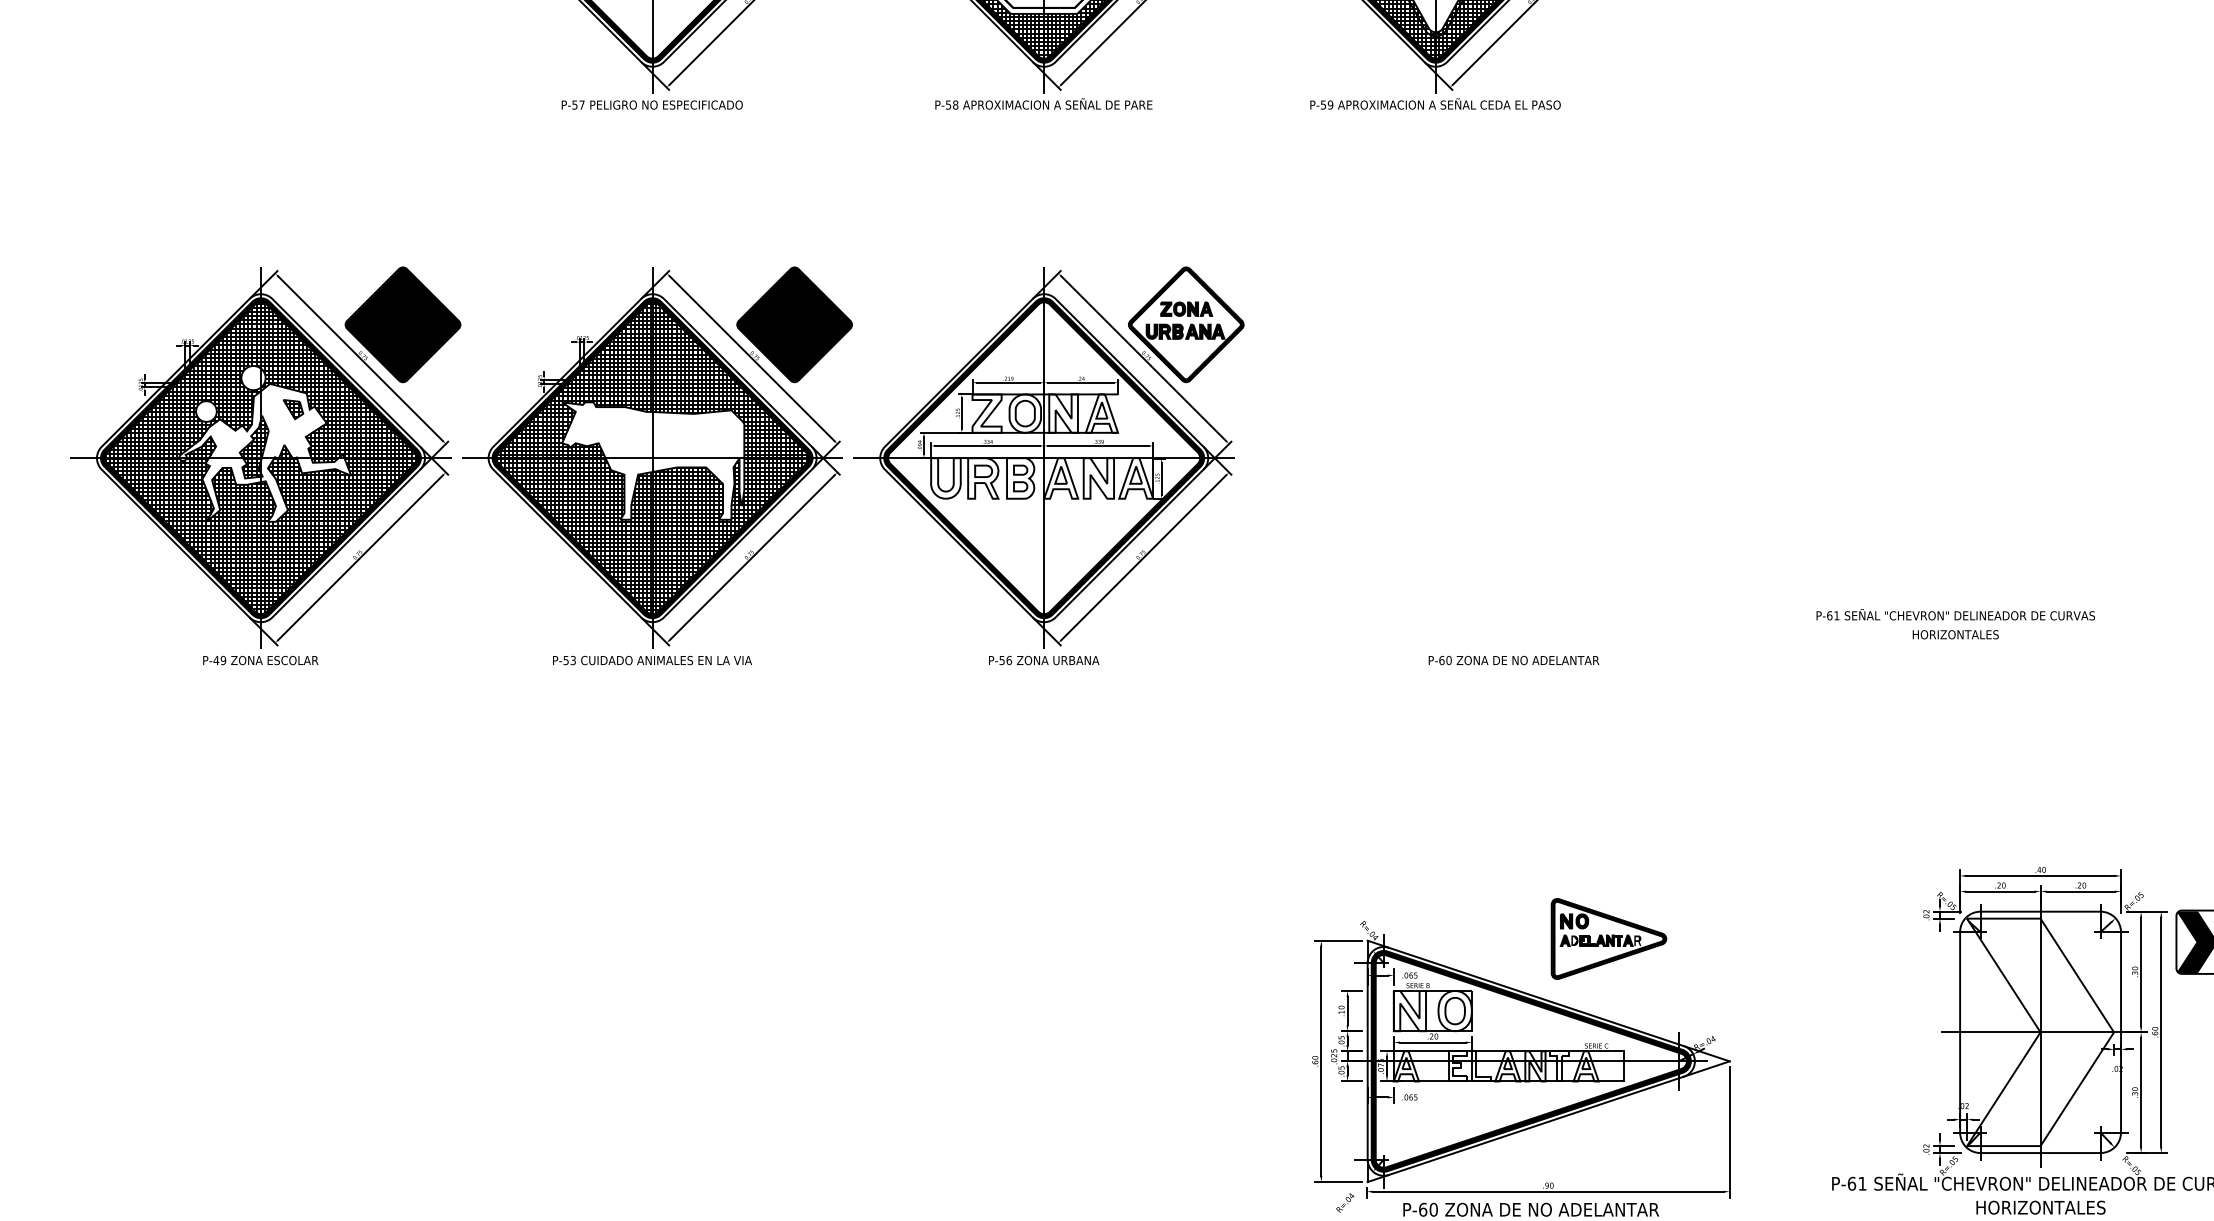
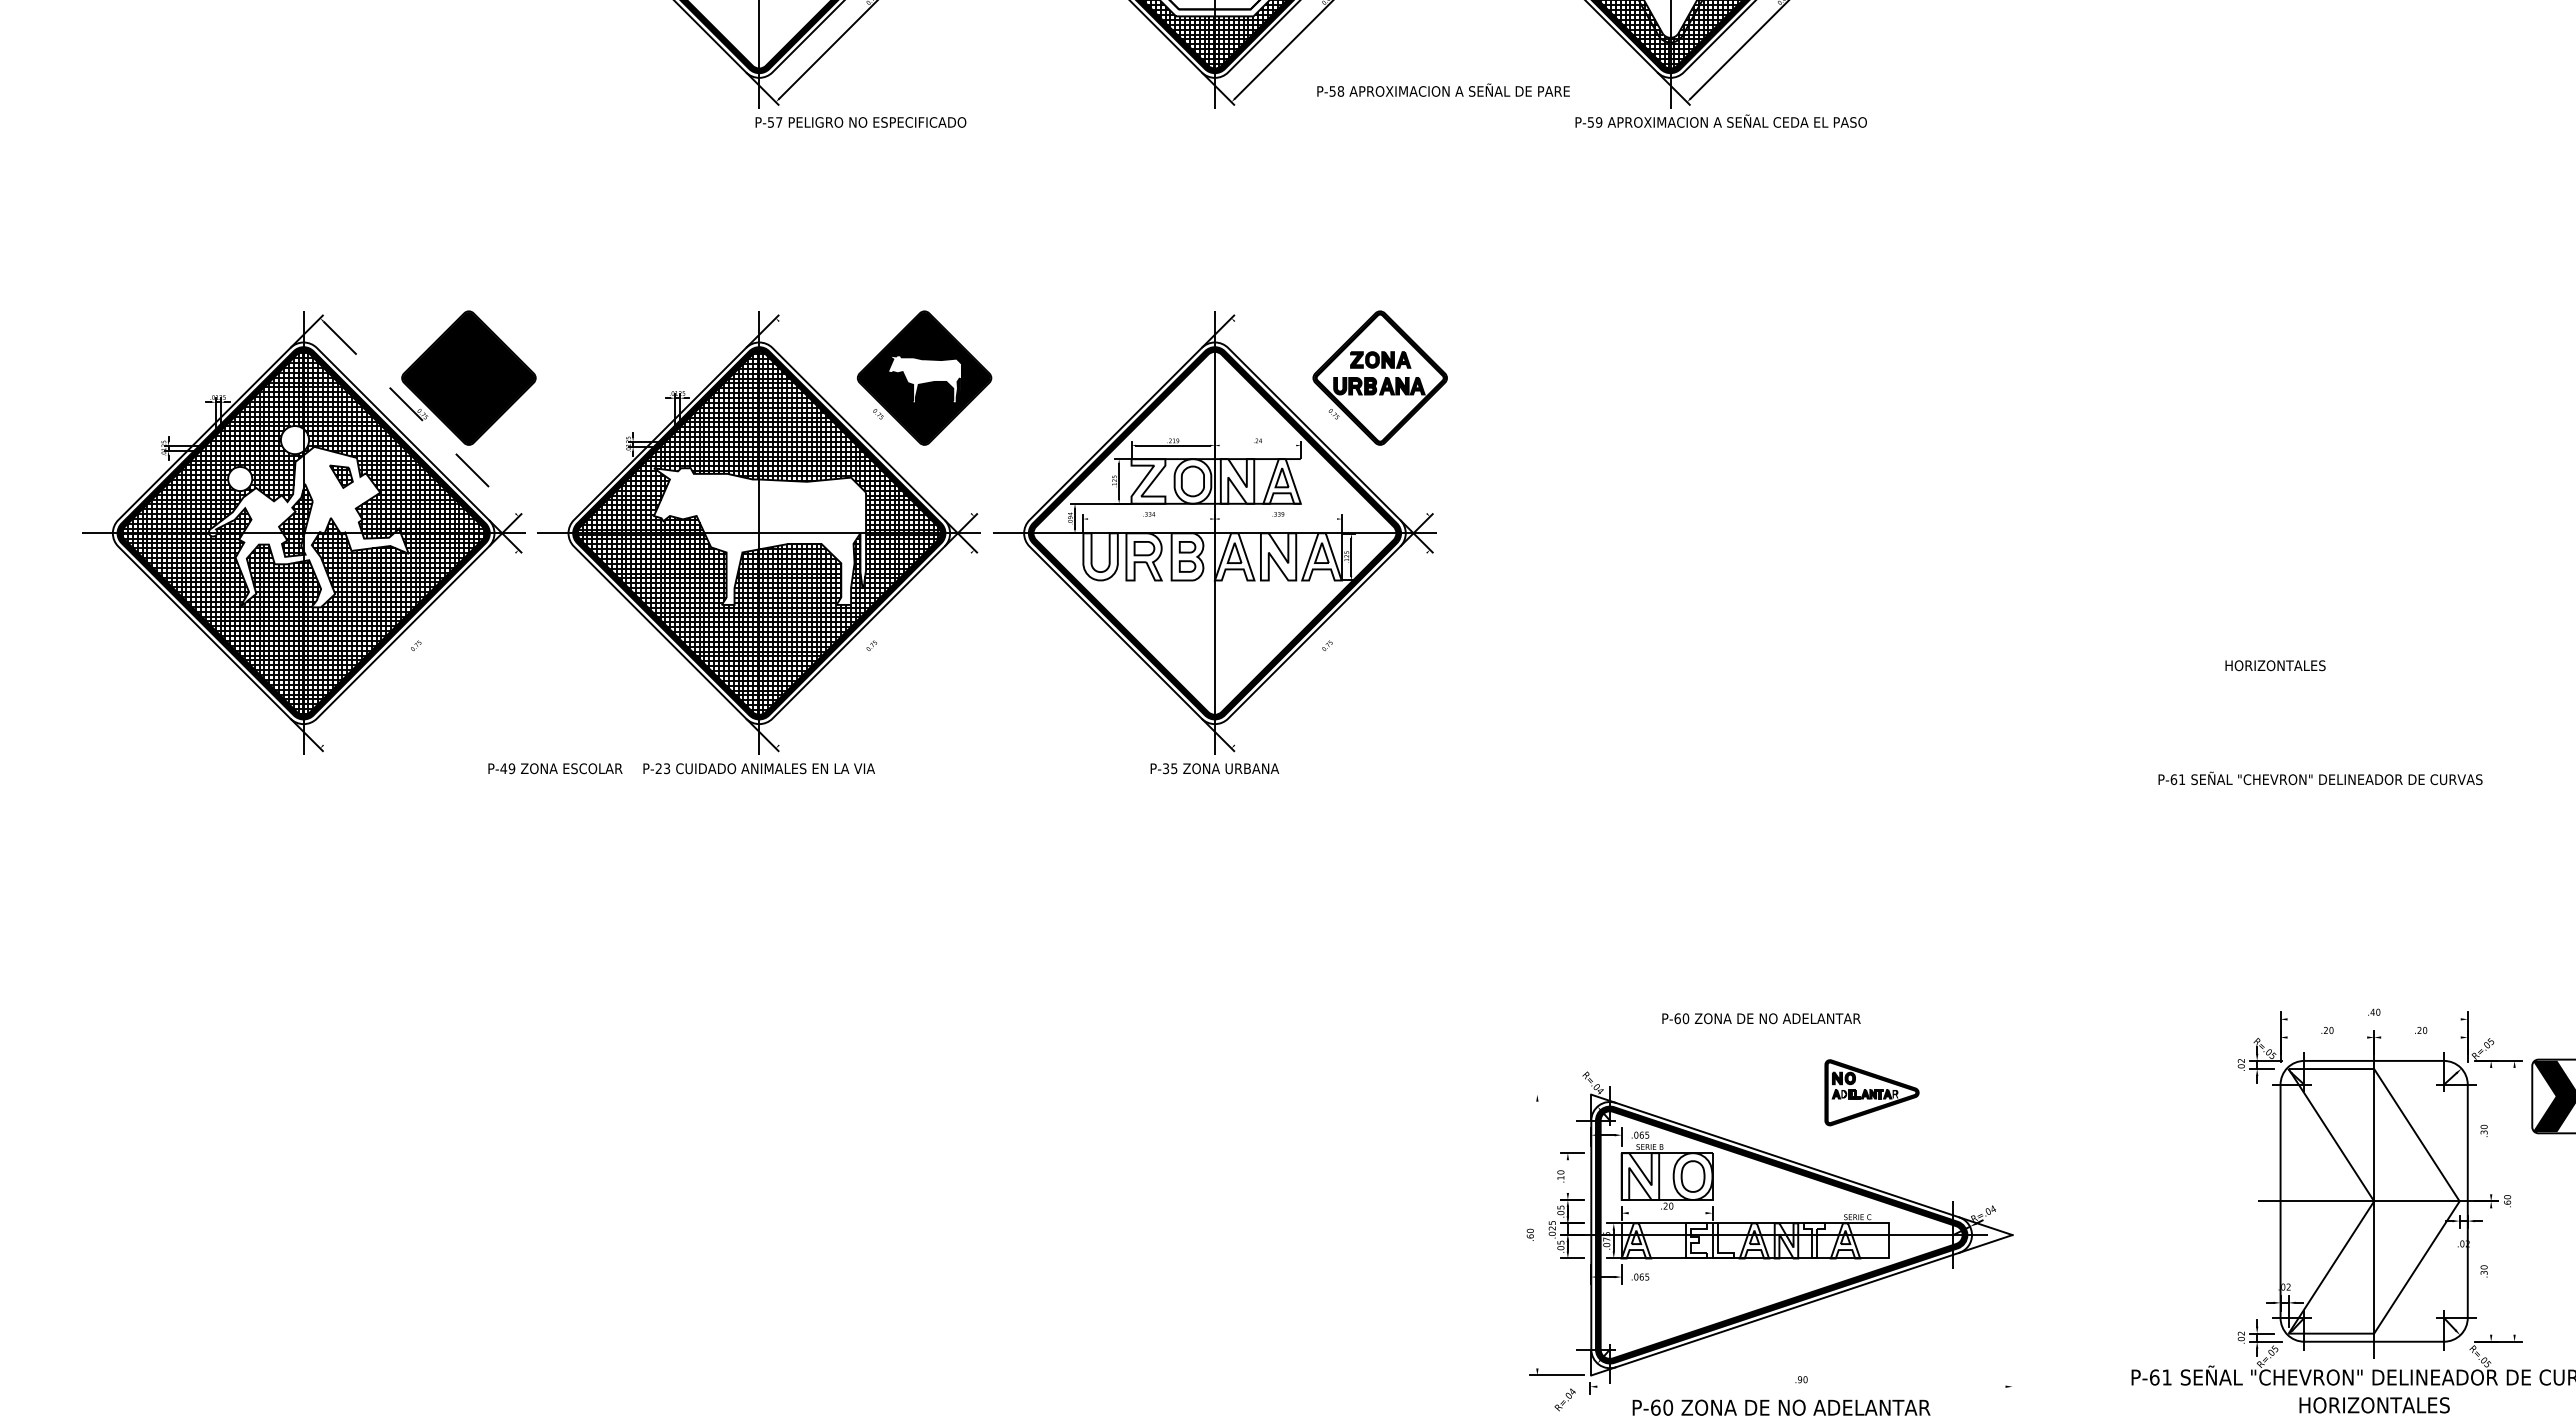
text: (1043, 103) -> (1443, 89), moved
text: (1434, 103) -> (1720, 120), moved
text: (651, 105) -> (860, 122), moved
fill: (794, 326) -> (924, 379), removed
line: (360, 358) -> (419, 417), solid -> dashed
line: (752, 358) -> (875, 417), removed
line: (1143, 358) -> (1330, 417), removed
line: (1080, 382) -> (1257, 445), removed
line: (987, 446) -> (1149, 519), removed
line: (1098, 446) -> (1278, 519), removed
line: (360, 558) -> (419, 649), removed
line: (752, 558) -> (875, 649), removed
line: (1143, 558) -> (1330, 649), removed
text: (1955, 614) -> (2320, 778), moved
text: (1955, 634) -> (2275, 665), moved
text: (260, 660) -> (555, 768), moved
text: (565, 660) -> (658, 768), P-53 -> P-23
text: (1006, 660) -> (1170, 768), P-56 -> P-35
text: (1513, 660) -> (1761, 1018), moved
line: (2039, 876) -> (2373, 1019), removed
line: (2000, 891) -> (2327, 1037), removed
line: (2080, 891) -> (2420, 1037), removed
part: (1608, 938) -> (1871, 1092), size x0.7
line: (1338, 940) -> (1557, 1094), removed
line: (2141, 971) -> (2491, 1130), removed
line: (1347, 1011) -> (1567, 1176), removed
line: (2161, 1031) -> (2514, 1200), removed
line: (1432, 1042) -> (1666, 1213), removed
line: (1321, 1060) -> (1537, 1234), removed
line: (2141, 1092) -> (2491, 1271), removed
line: (1729, 1132) -> (2012, 1317), removed
line: (1548, 1191) -> (1801, 1386), removed

